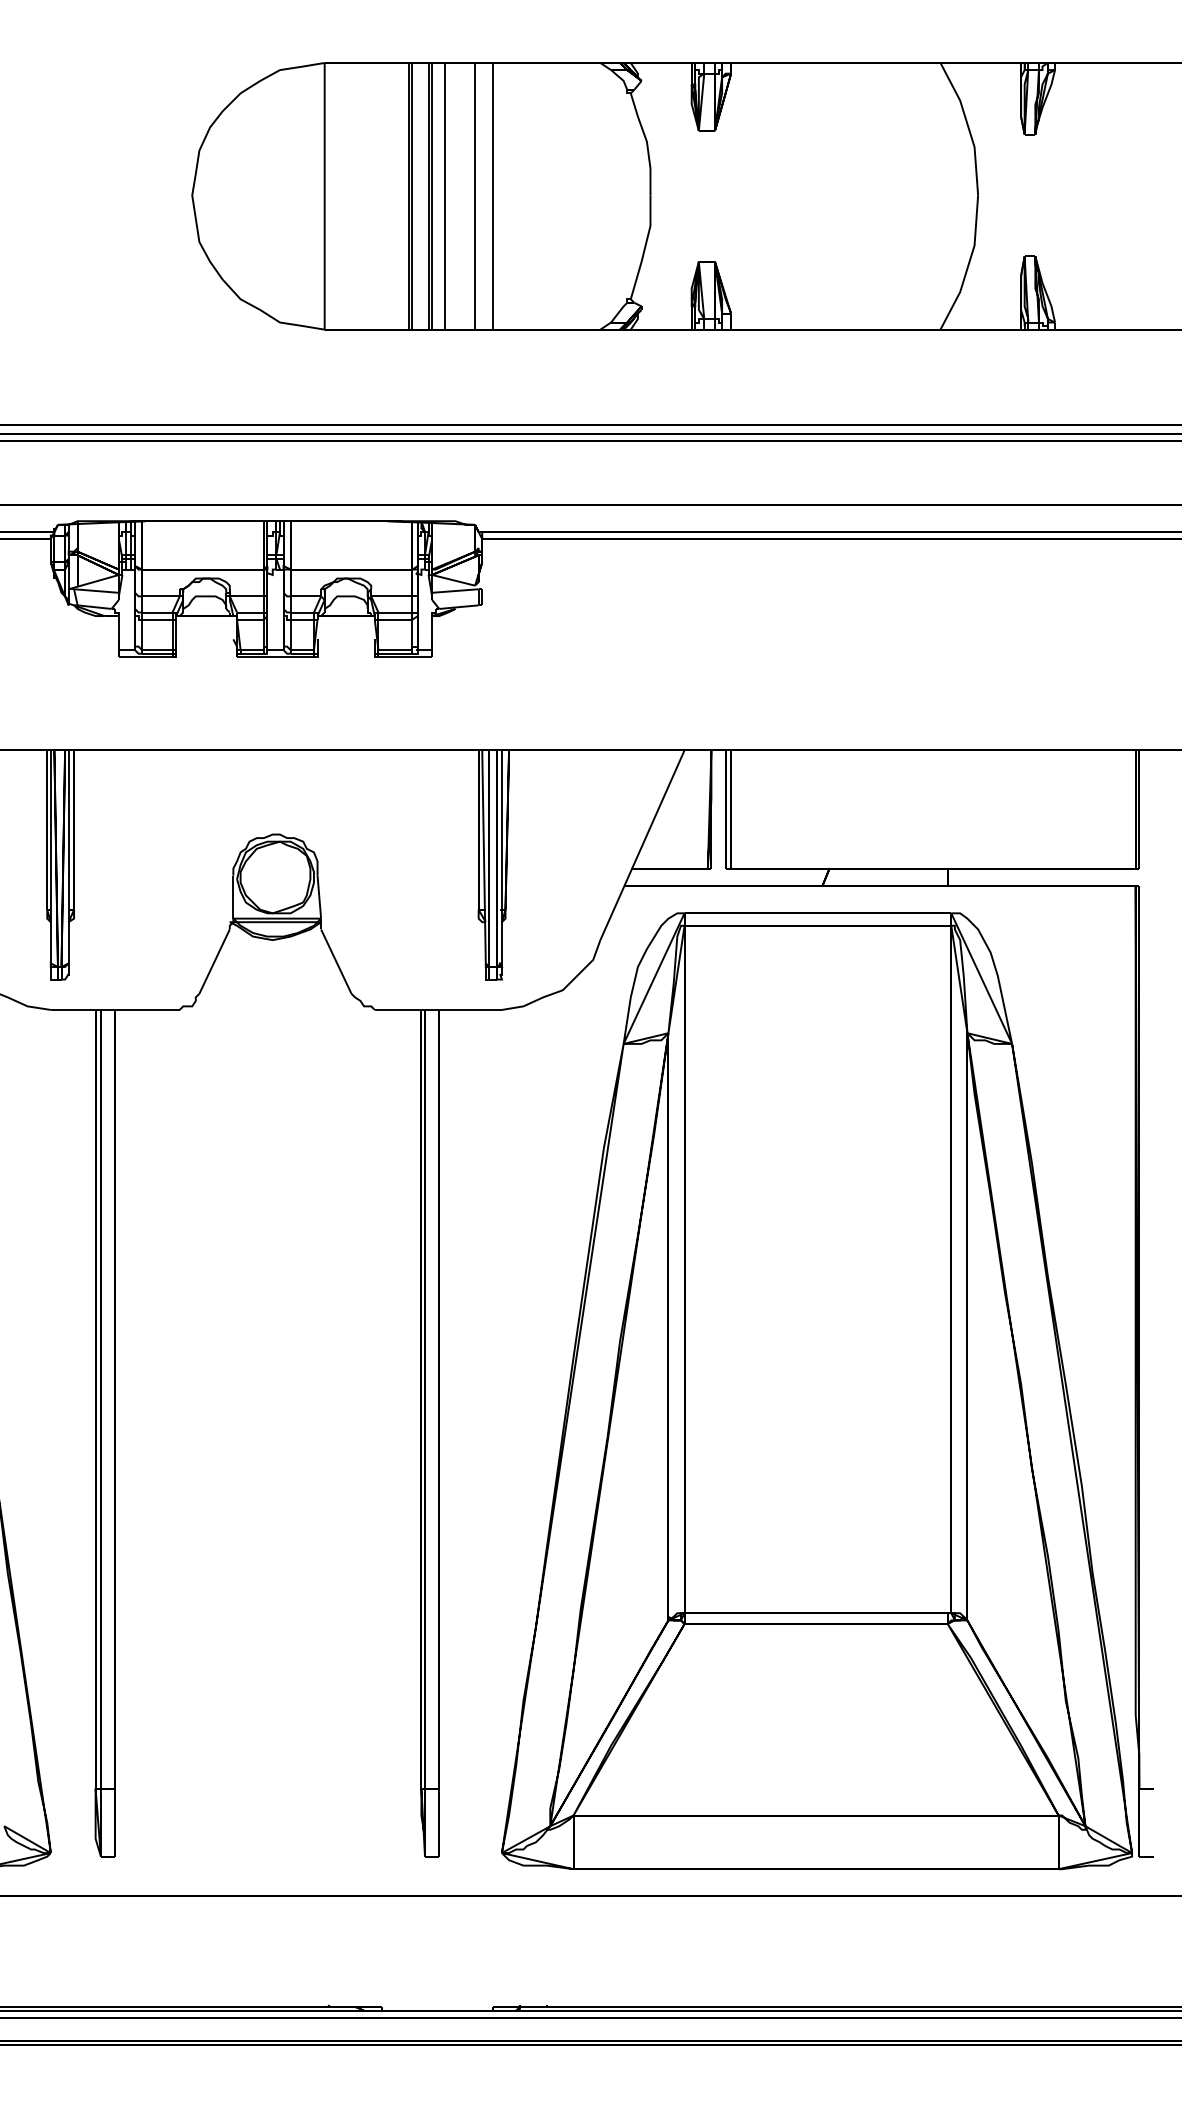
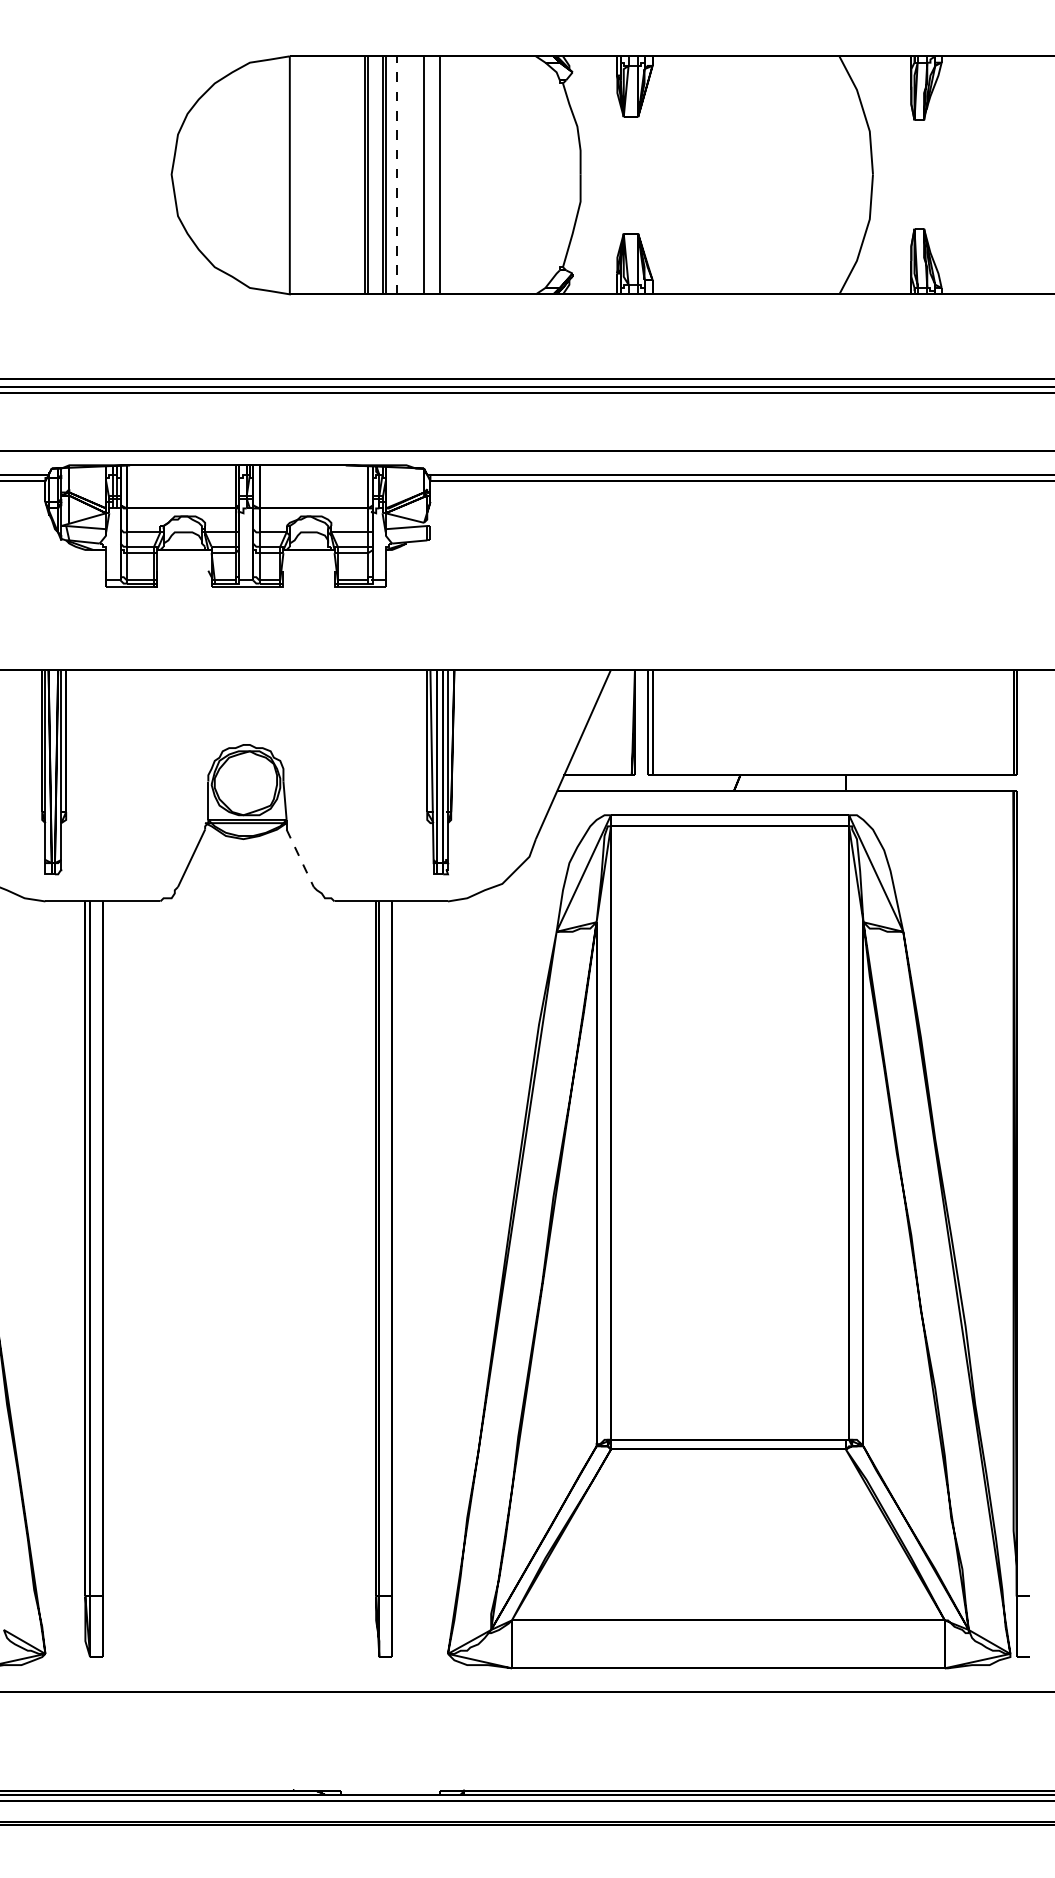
line: (444, 195) -> (396, 174), solid -> dashed
line: (336, 961) -> (300, 858), solid -> dashed

